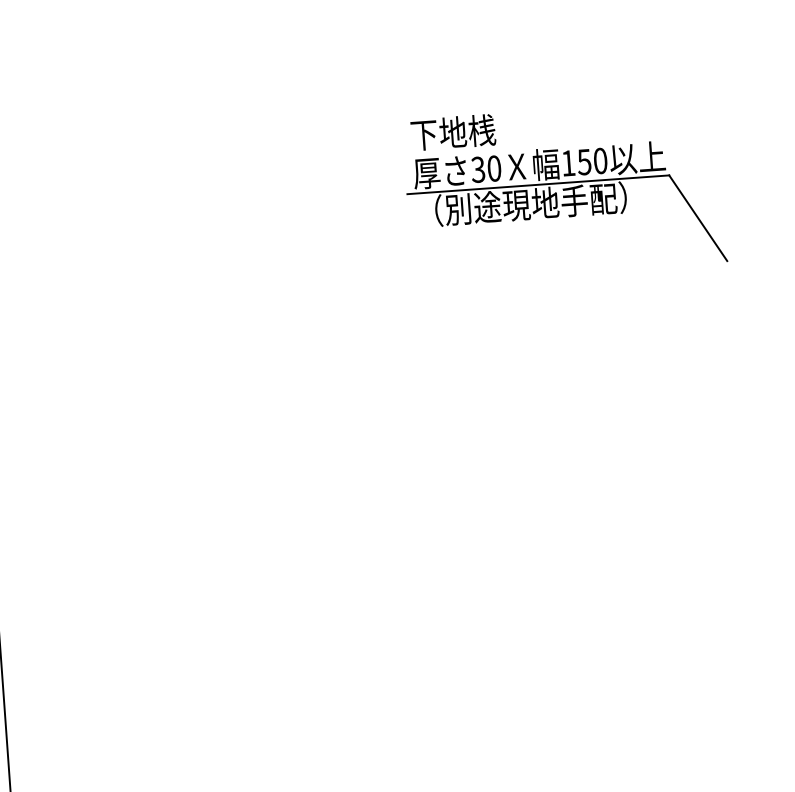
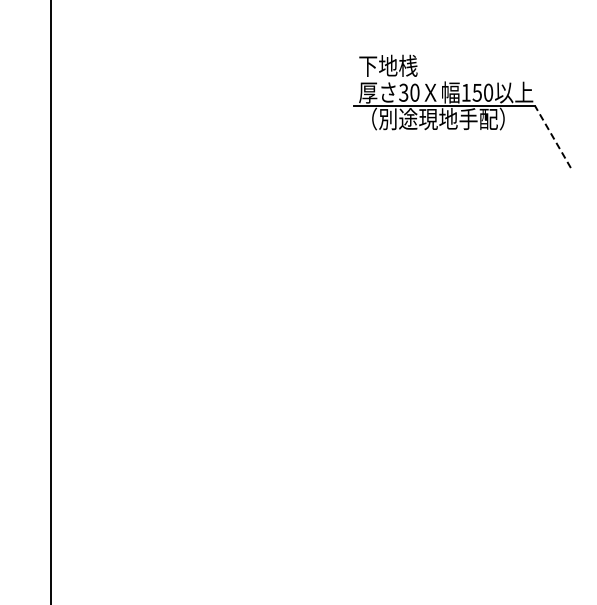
line: (698, 218) -> (553, 137), solid -> dashed

